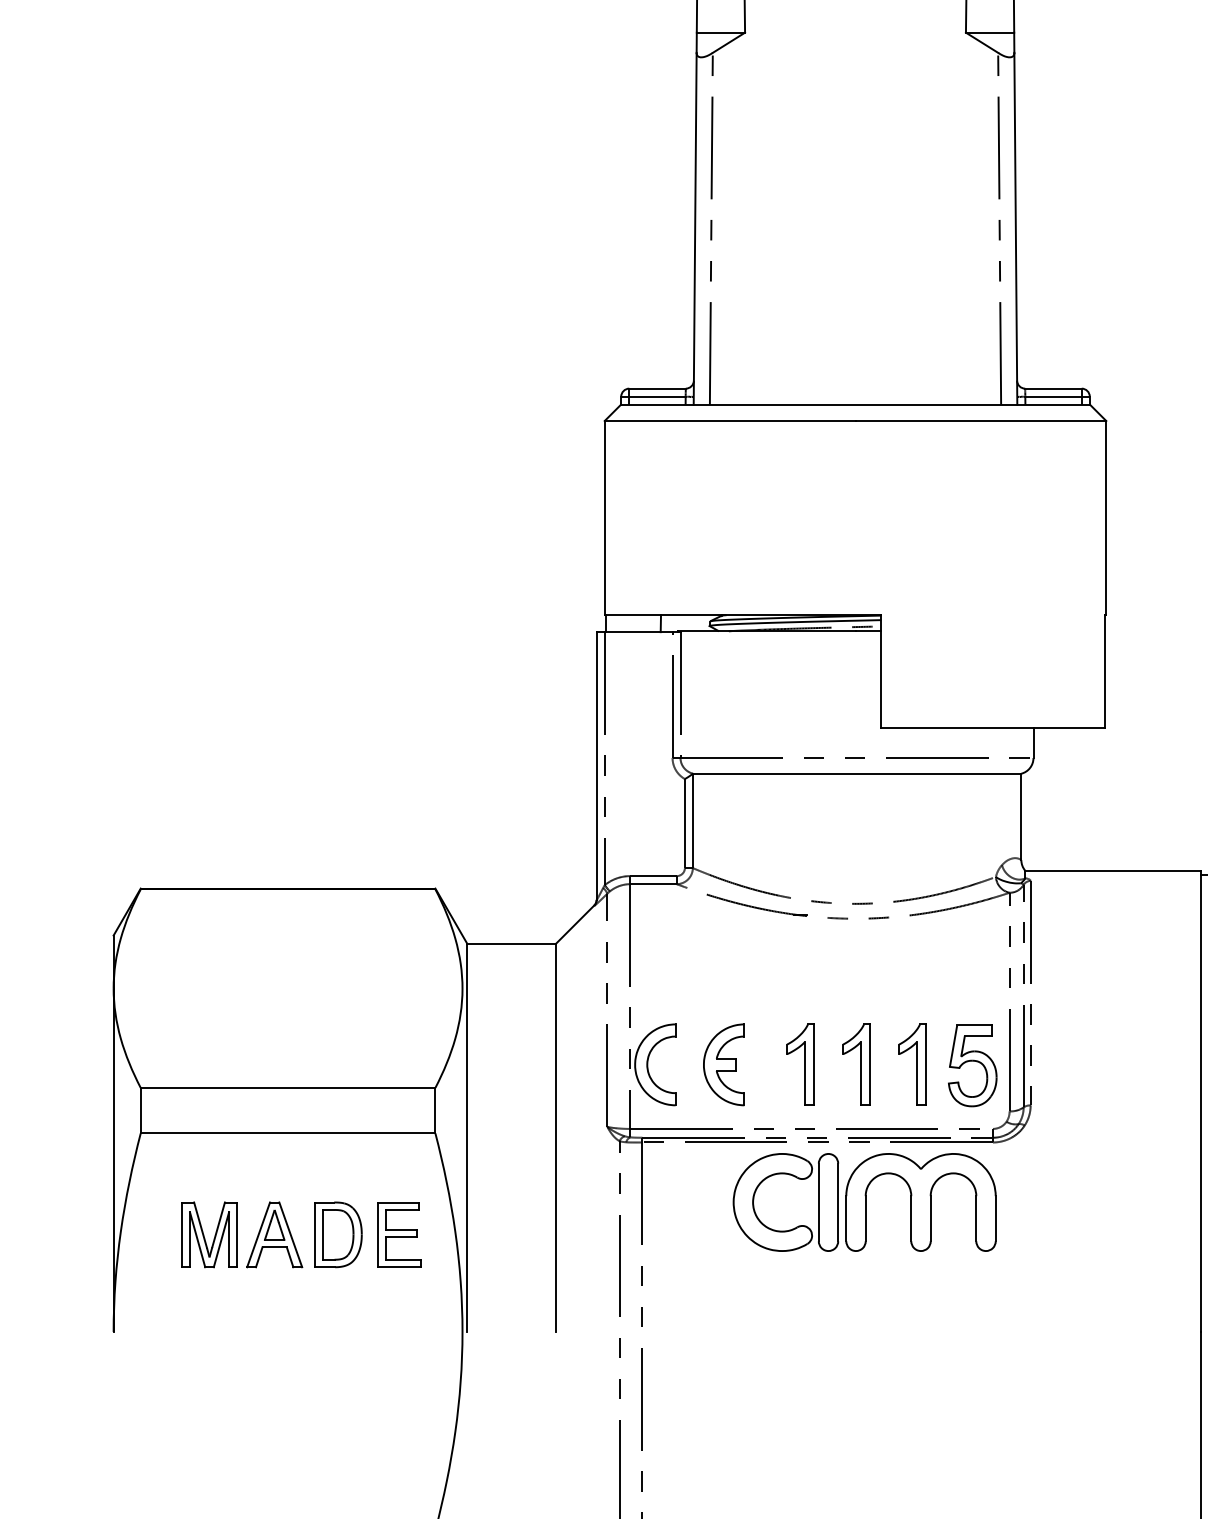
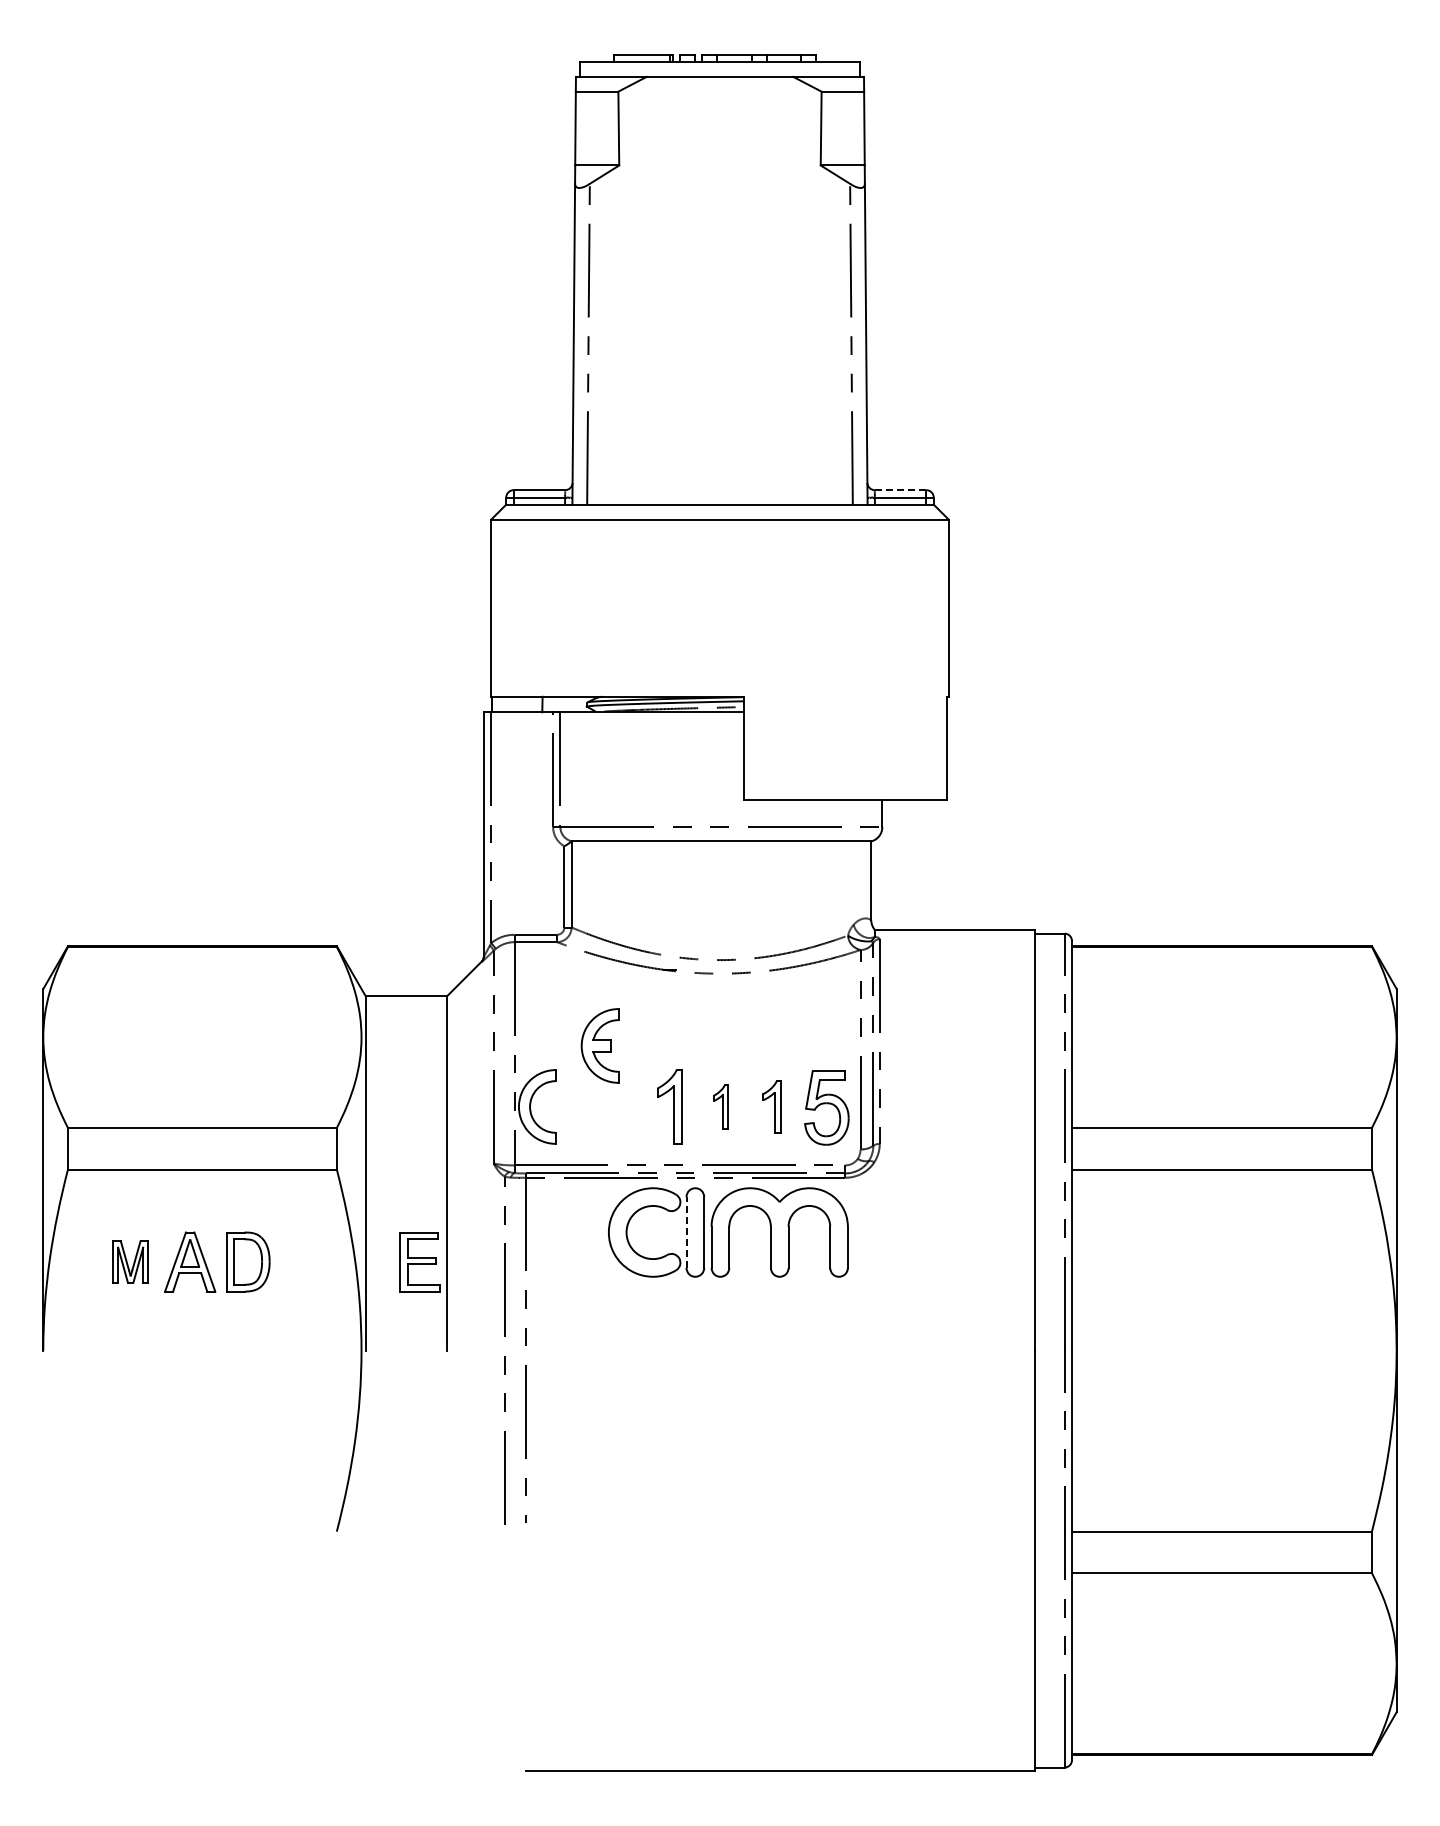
line: (1053, 389) -> (900, 490), solid -> dashed
part: (723, 1064) -> (599, 1045), moved
part: (856, 1064) -> (720, 1106), size x0.6
part: (911, 1064) -> (771, 1106), size x0.7
line: (818, 1202) -> (686, 1232), solid -> dashed
part: (209, 1234) -> (130, 1261), size x0.7
part: (398, 1235) -> (419, 1262), moved

